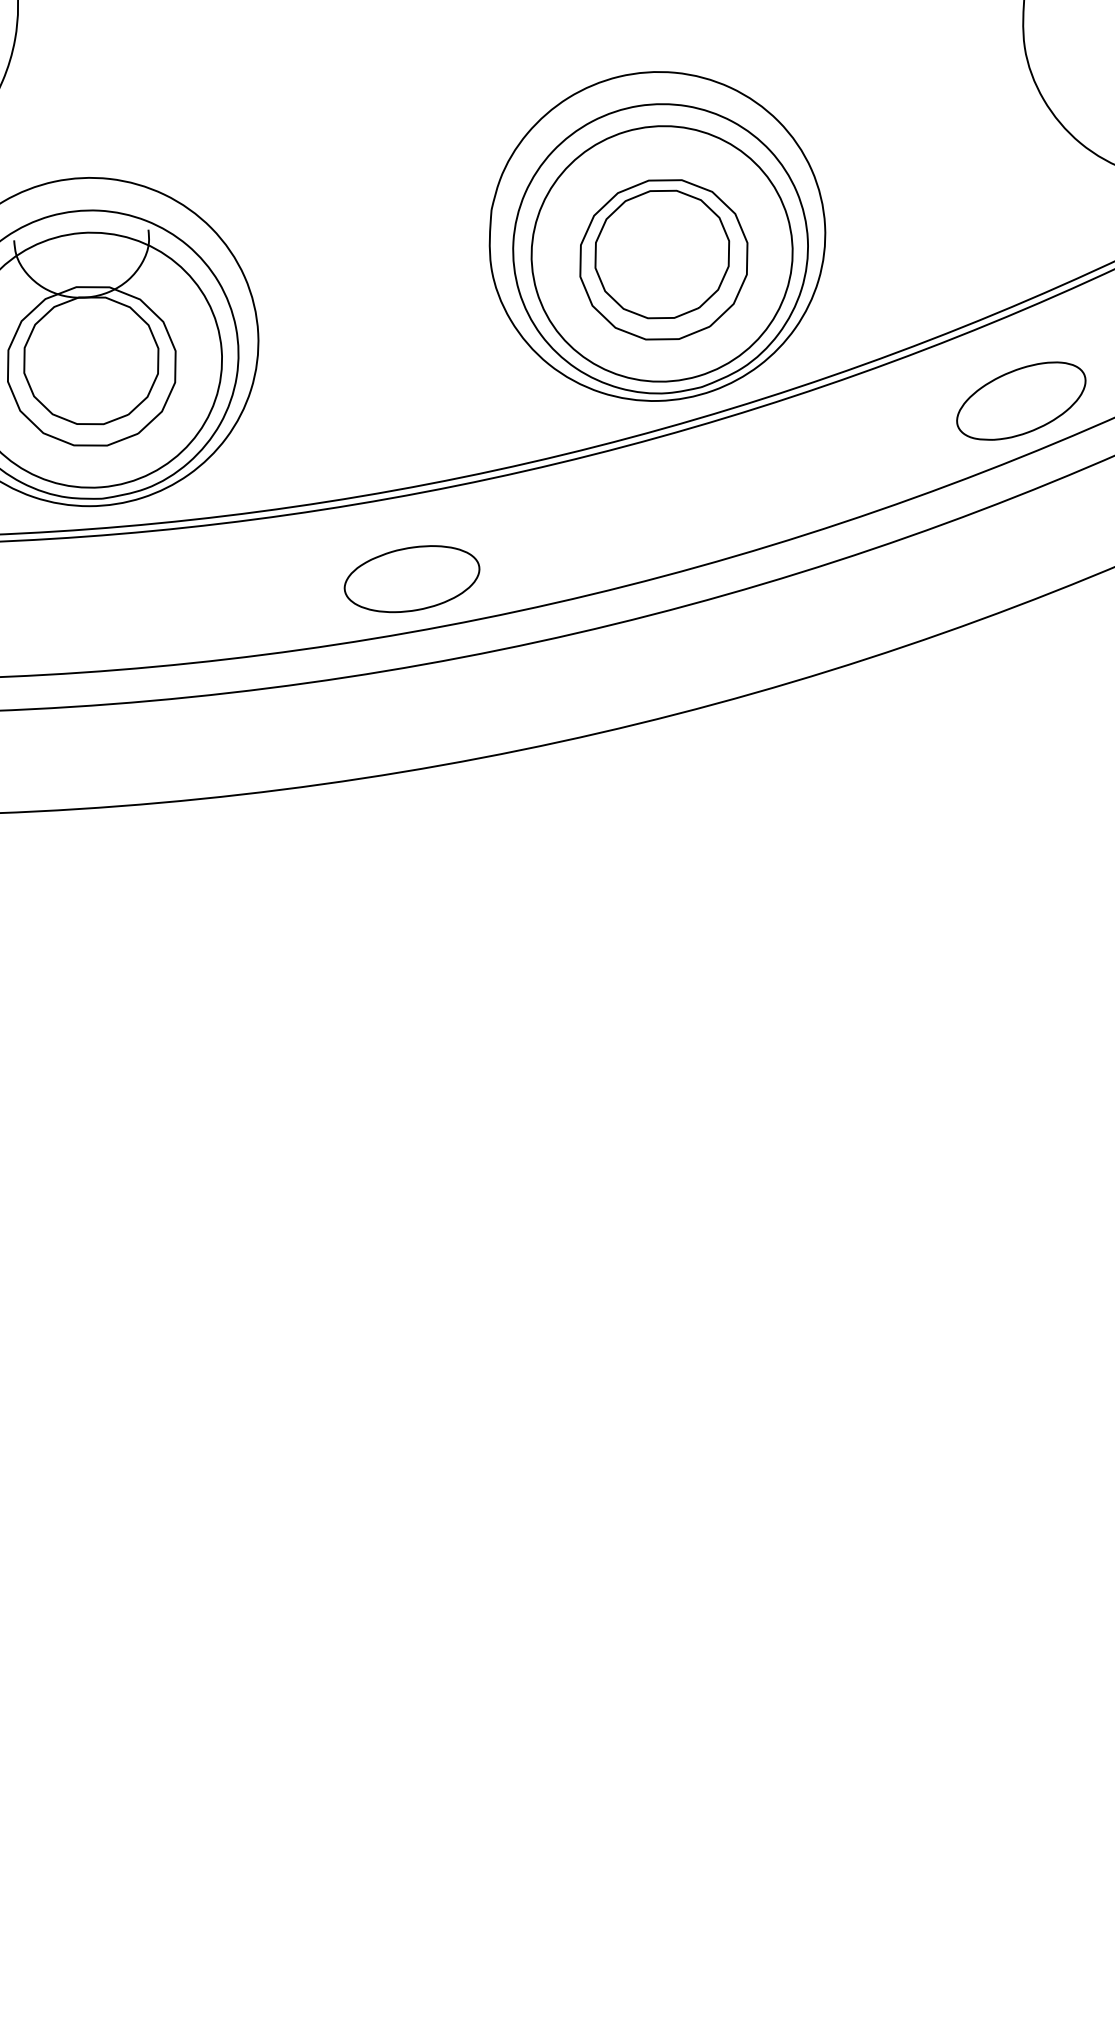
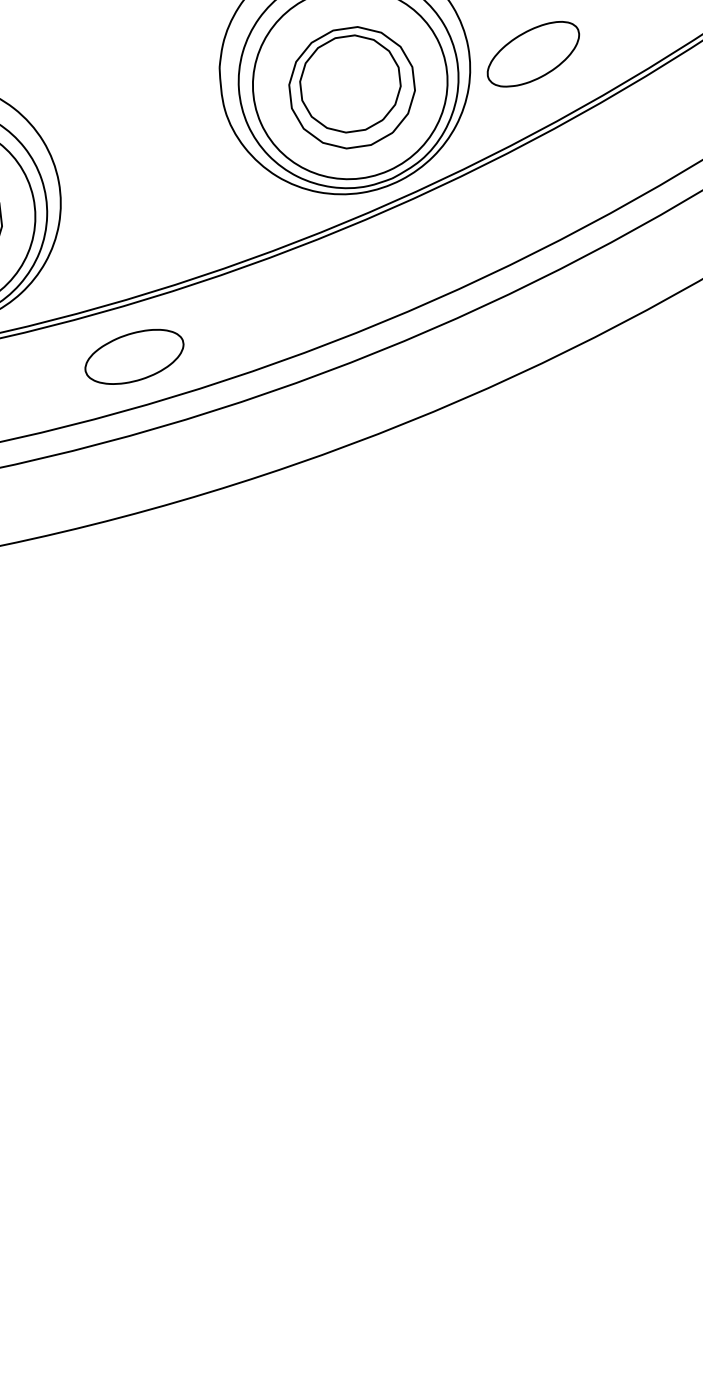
part: (1021, 400) -> (533, 53), moved
part: (411, 579) -> (134, 357), moved

